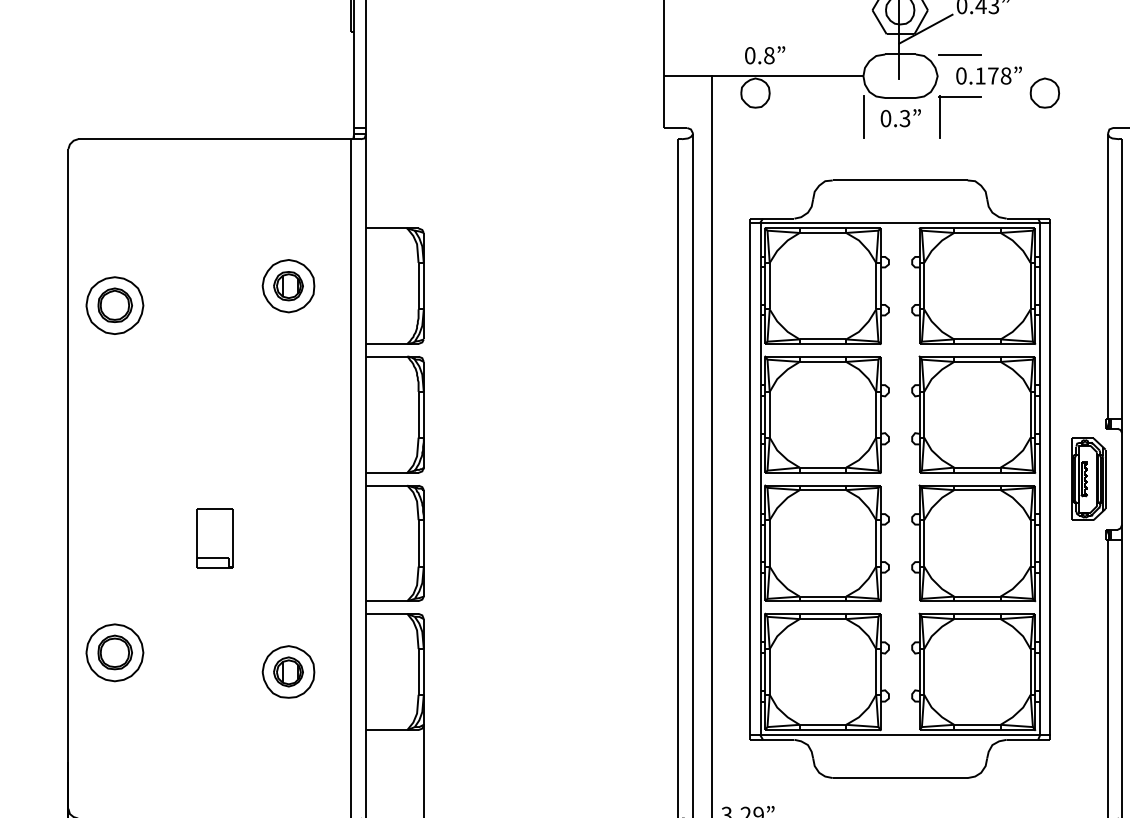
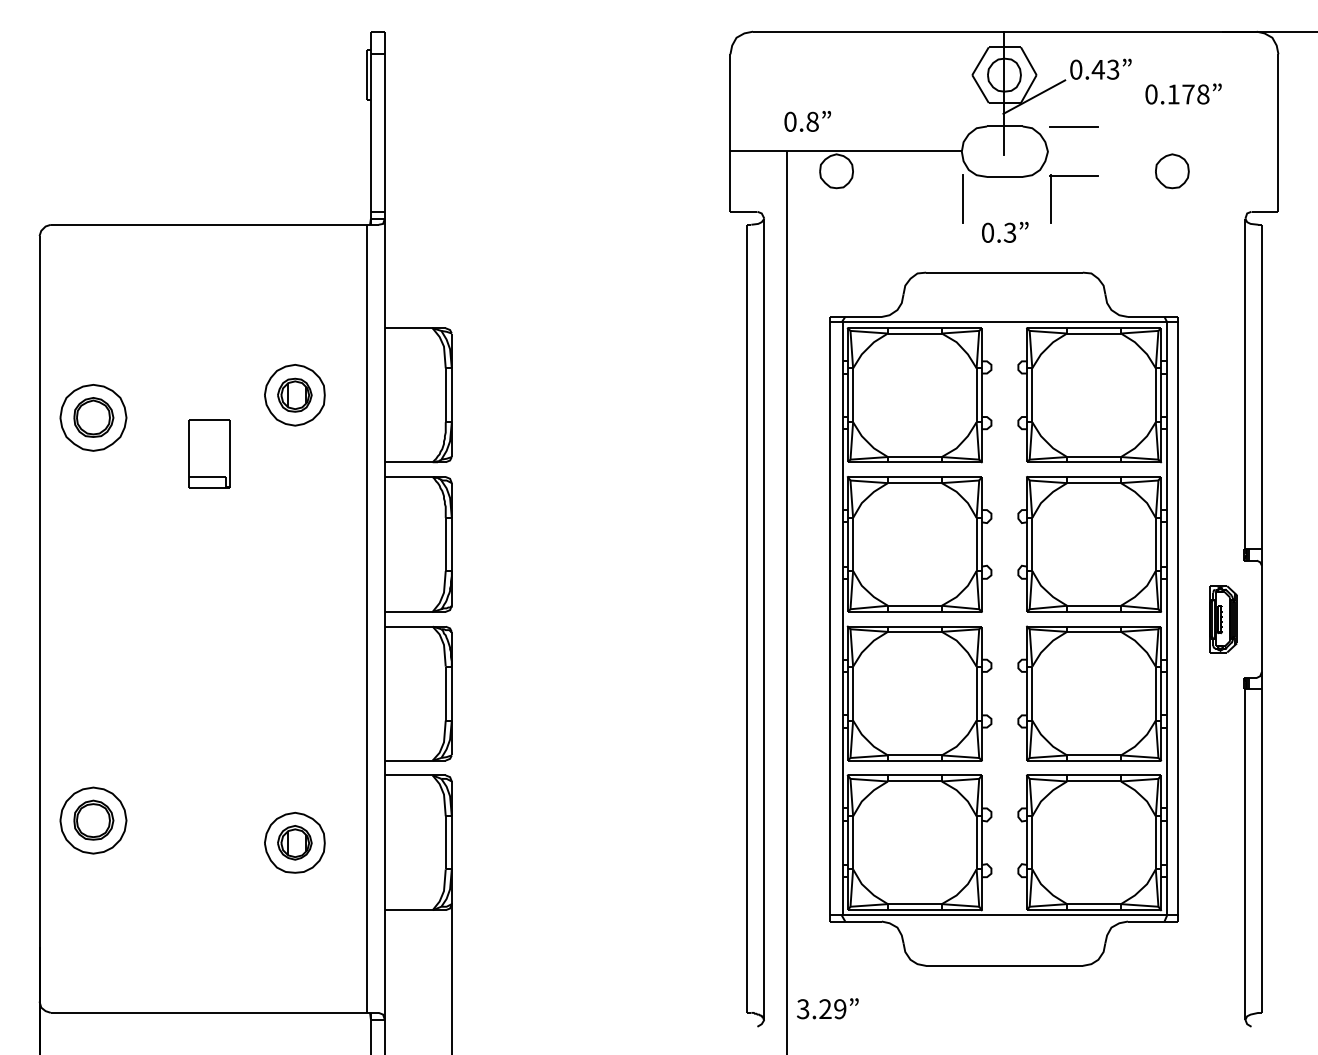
text: (764, 55) -> (807, 121), moved
text: (989, 75) -> (1183, 93), moved
text: (901, 117) -> (1005, 231), moved
part: (1089, 479) -> (1223, 619), size x0.7
part: (214, 538) -> (209, 453), moved

